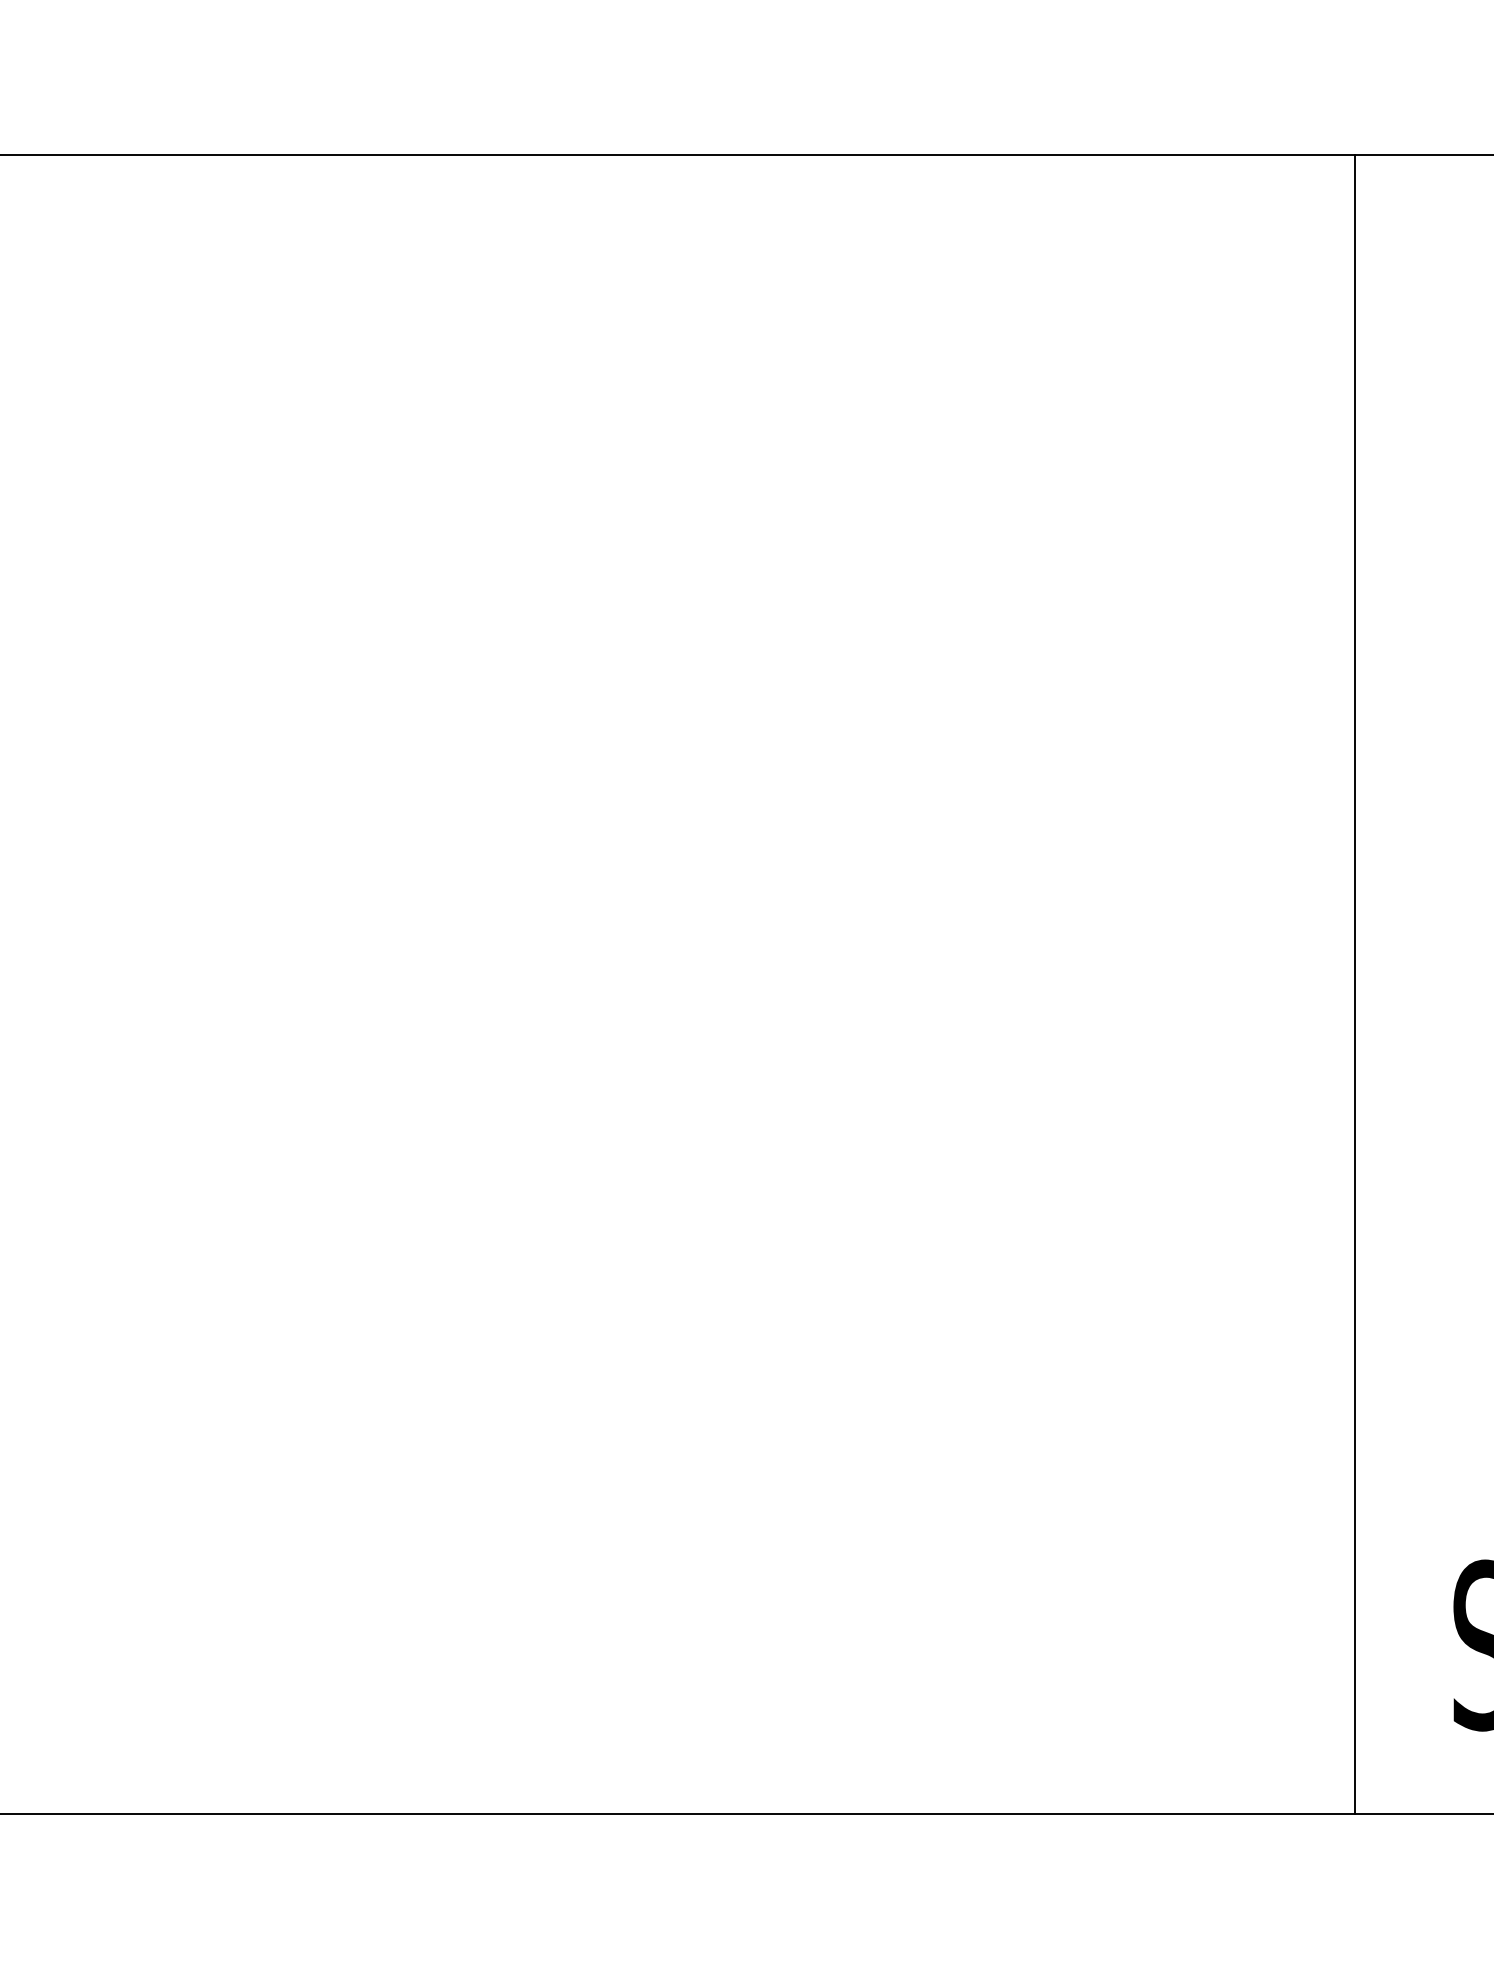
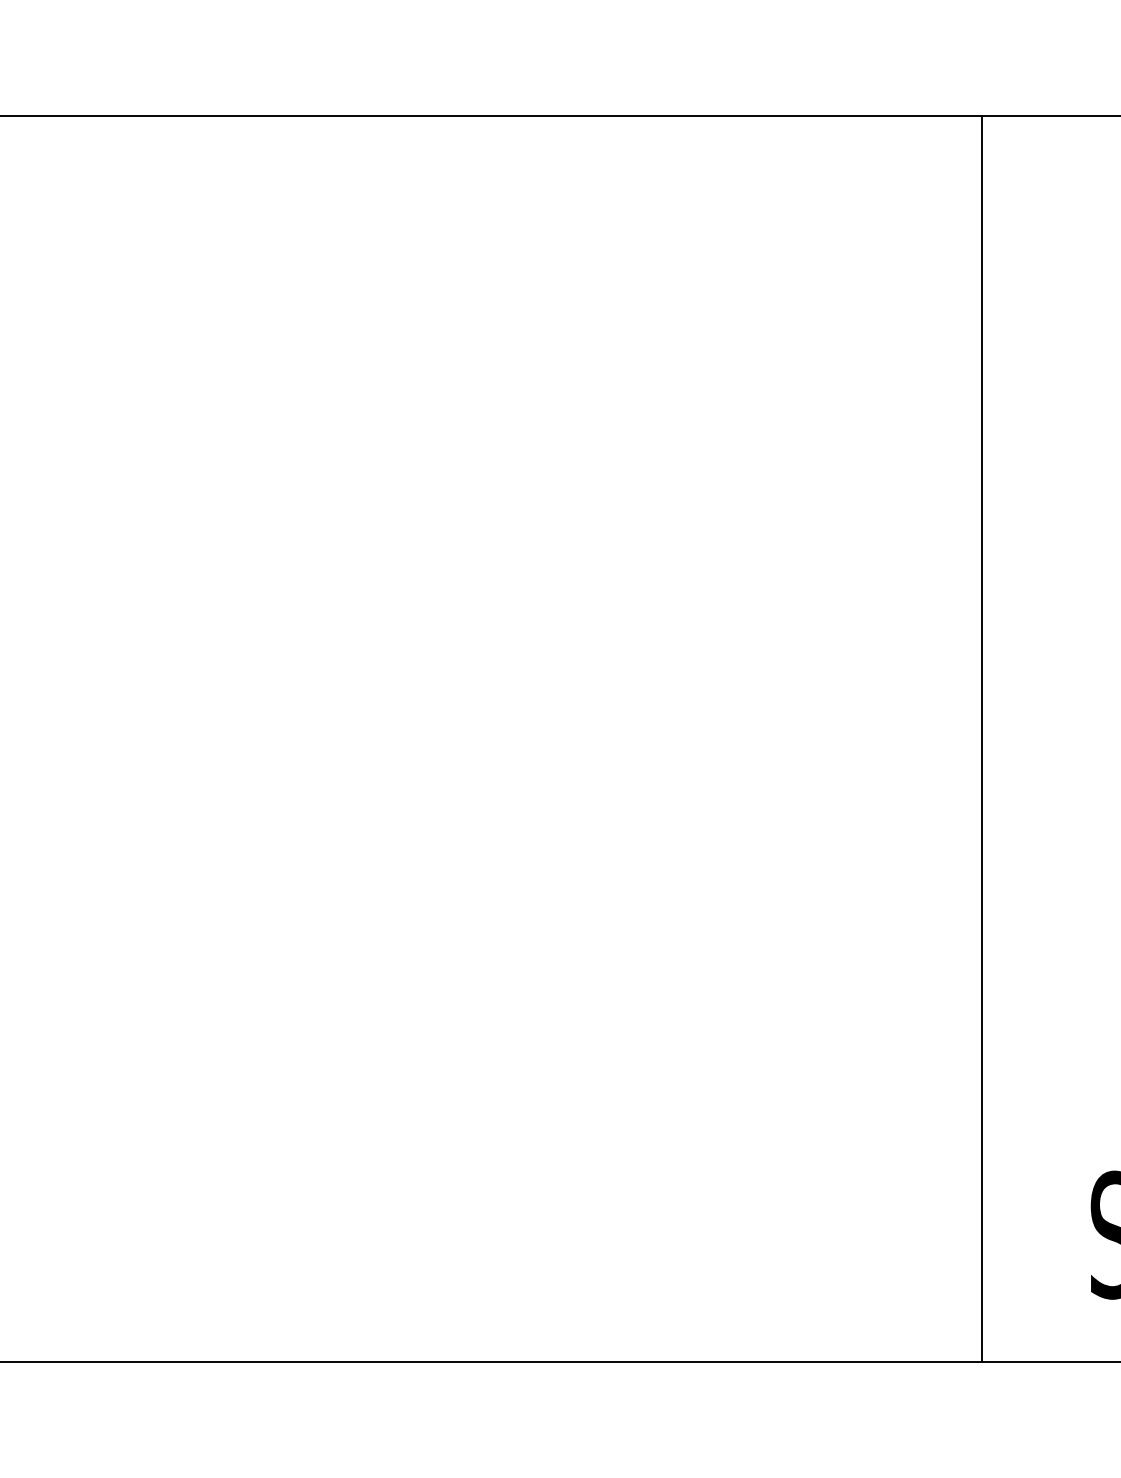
line: (1355, 984) -> (982, 739), moved

